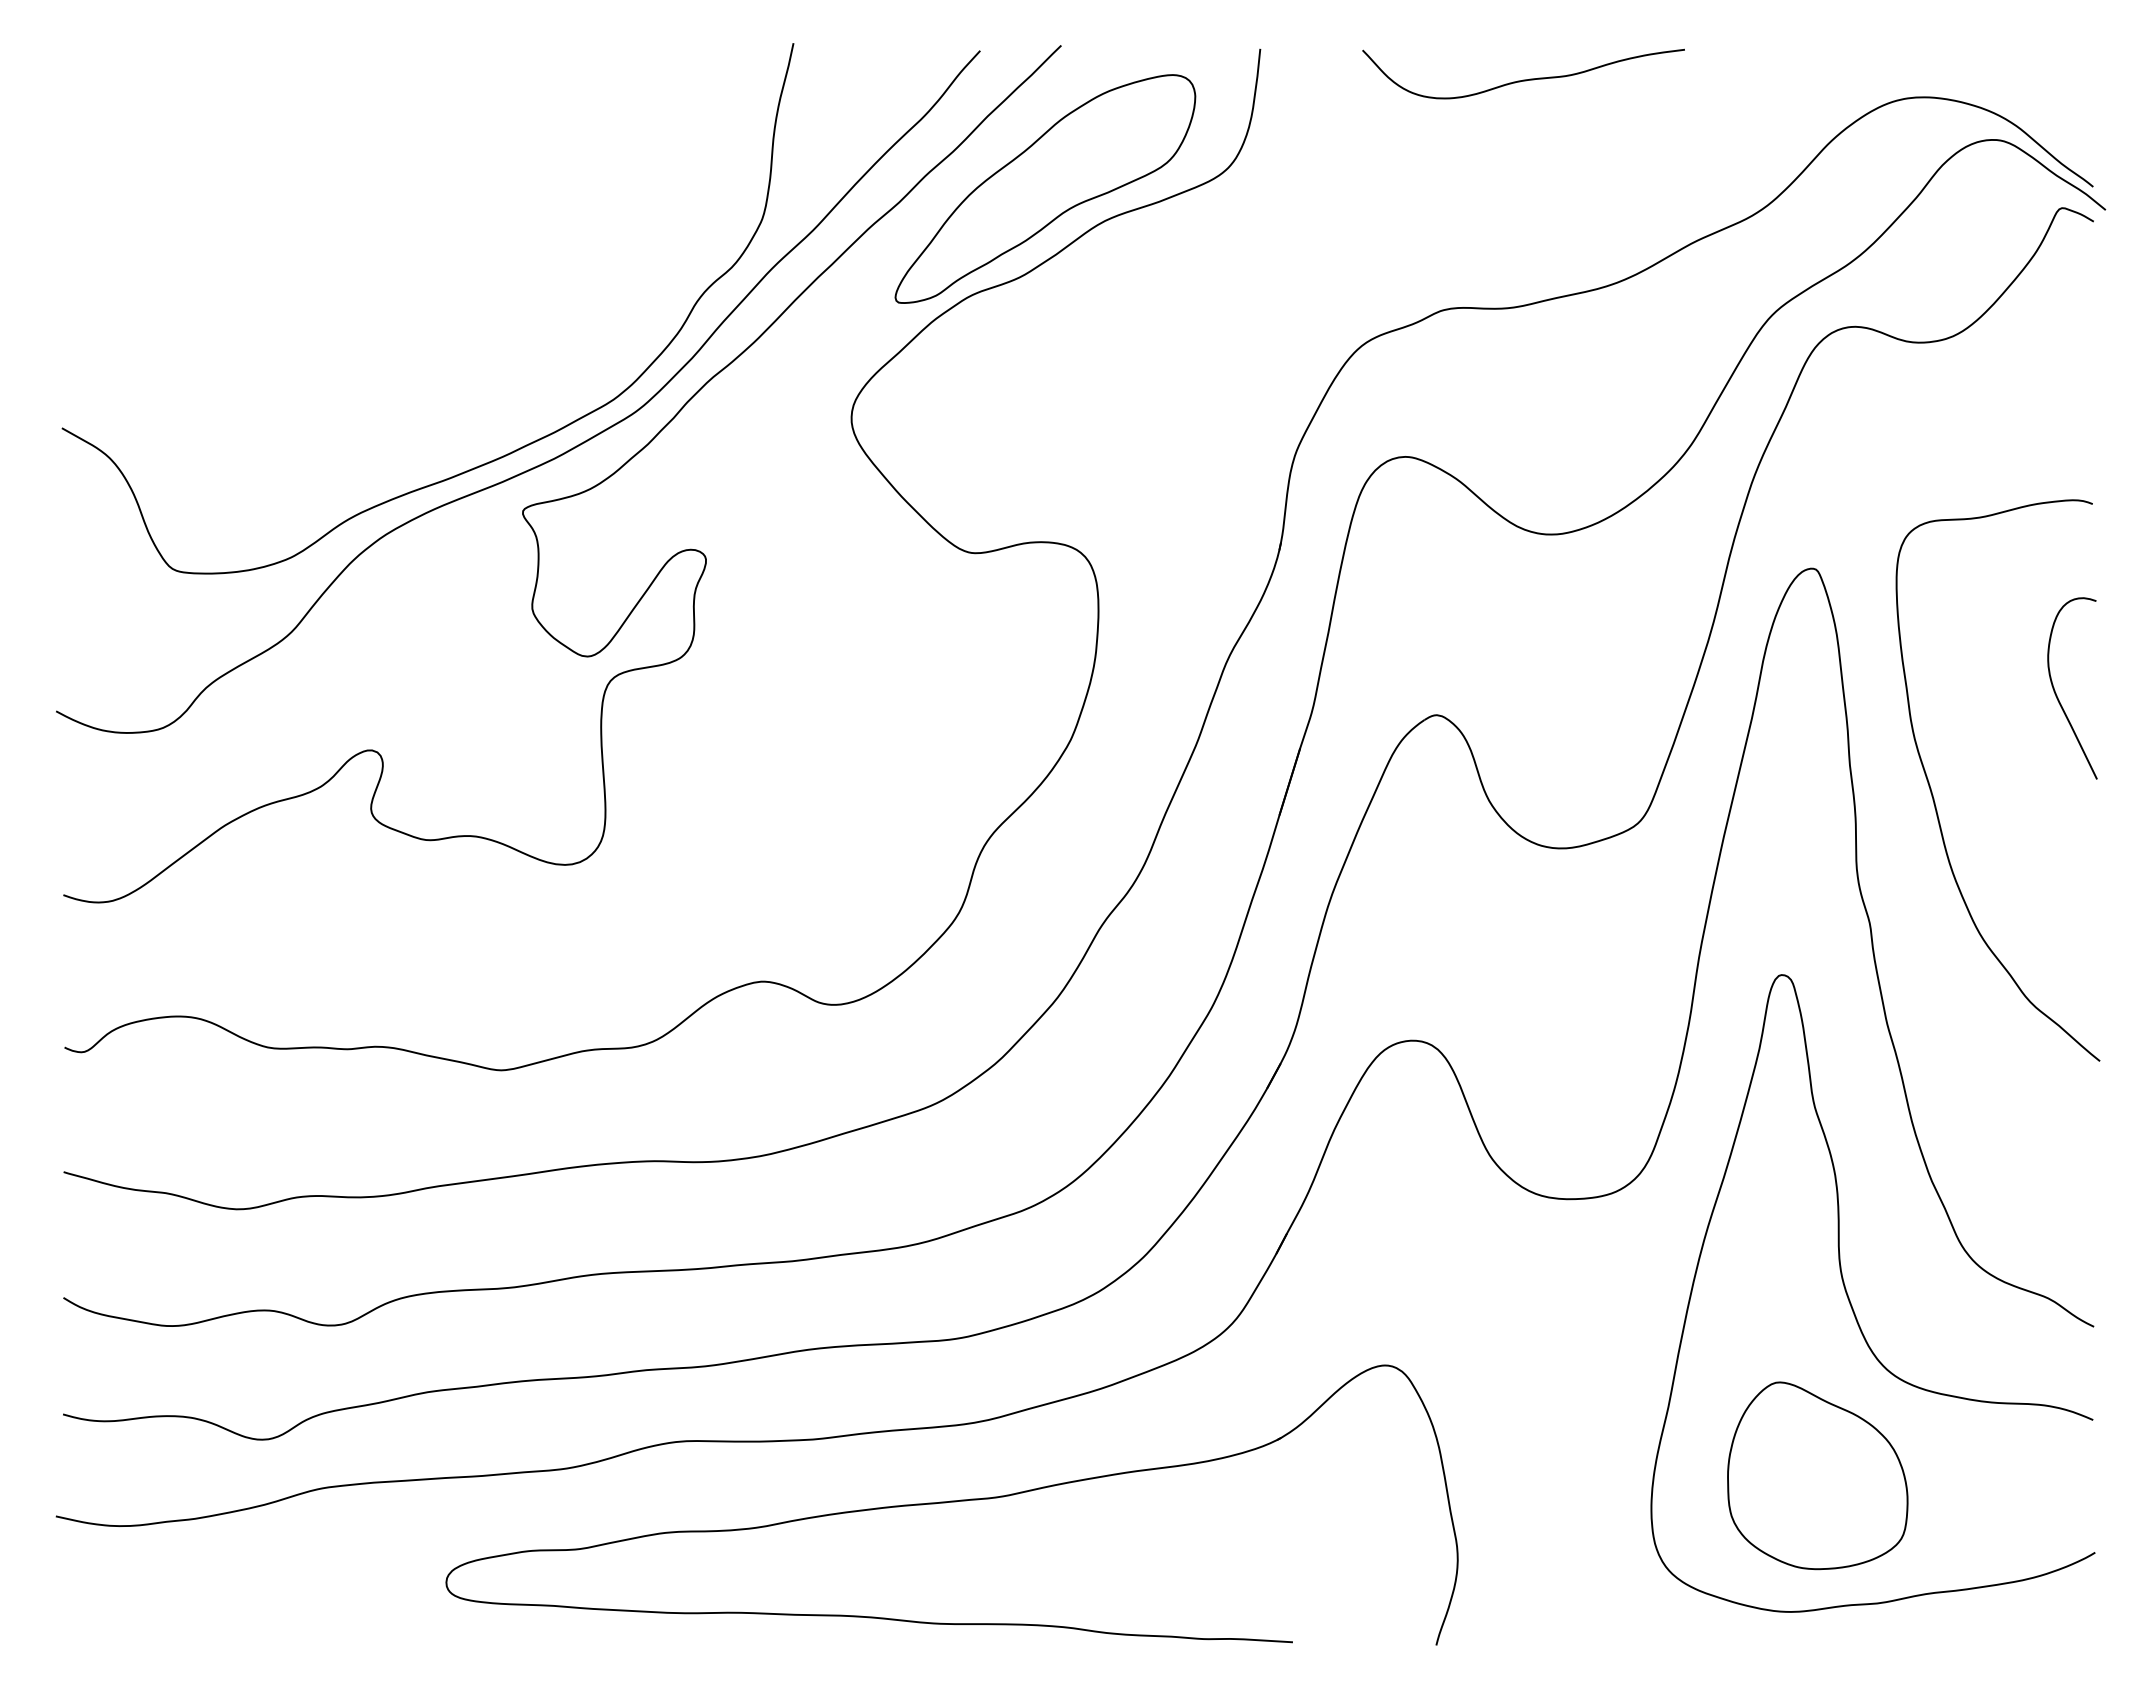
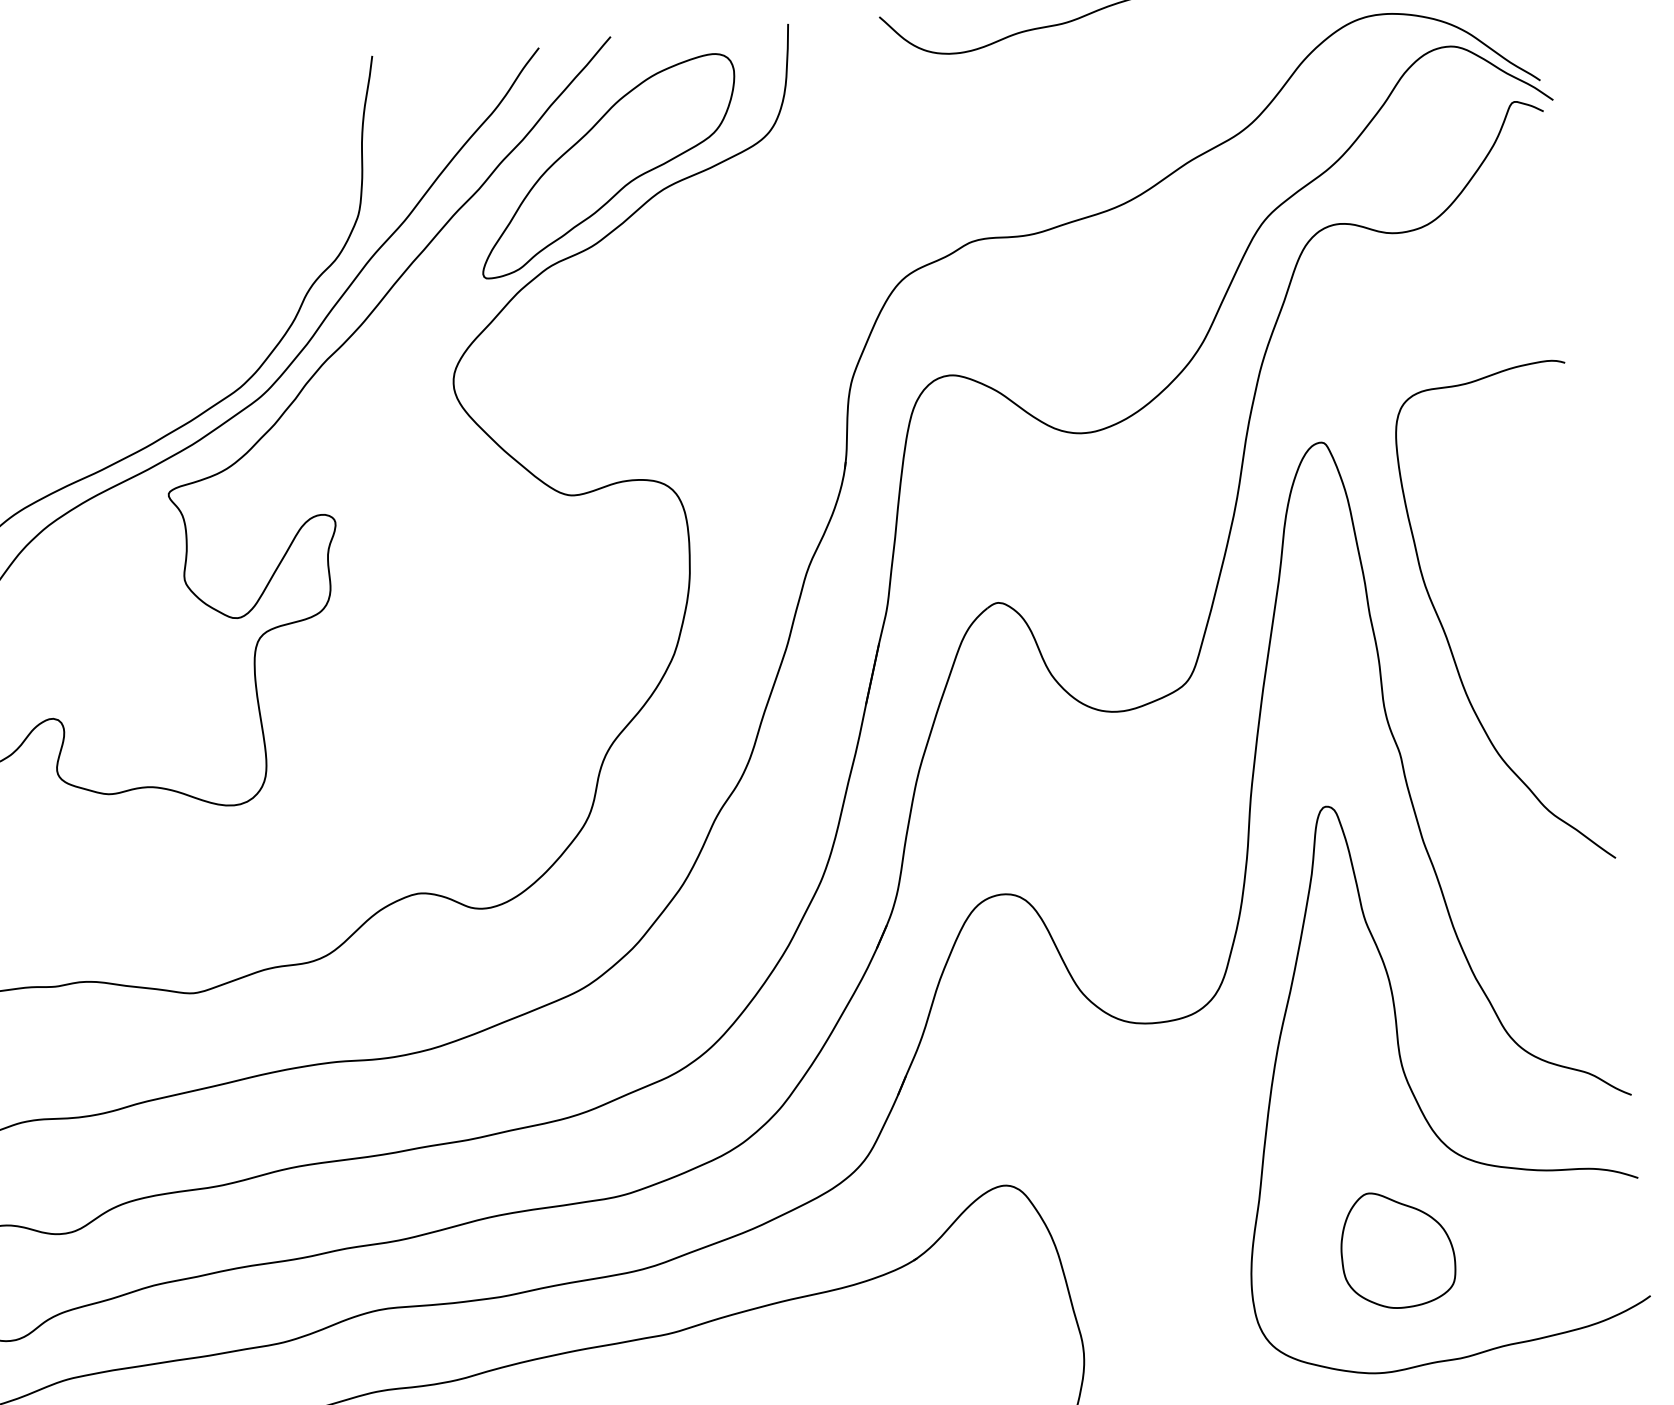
curve: (2057, 695) -> (1548, 536), removed
part: (1817, 1475) -> (1397, 1249), size x0.7

